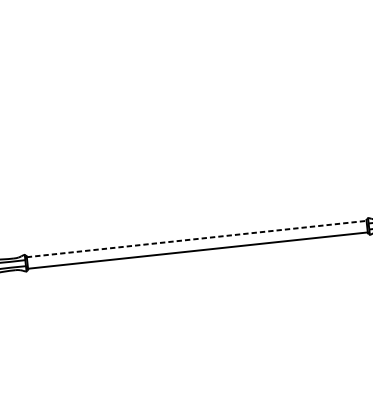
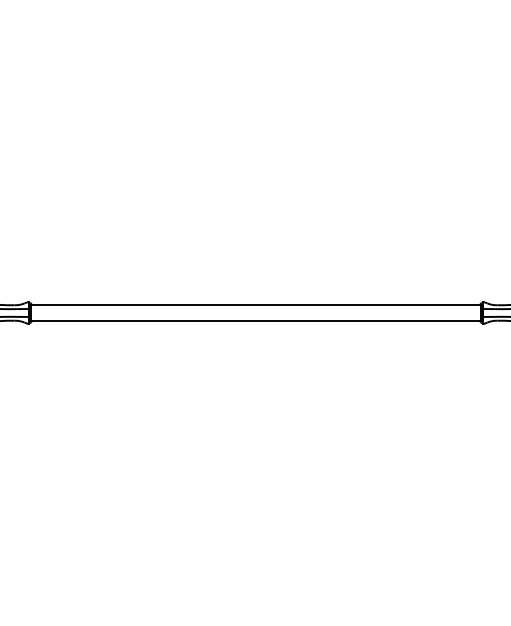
line: (196, 239) -> (255, 305), dashed -> solid

